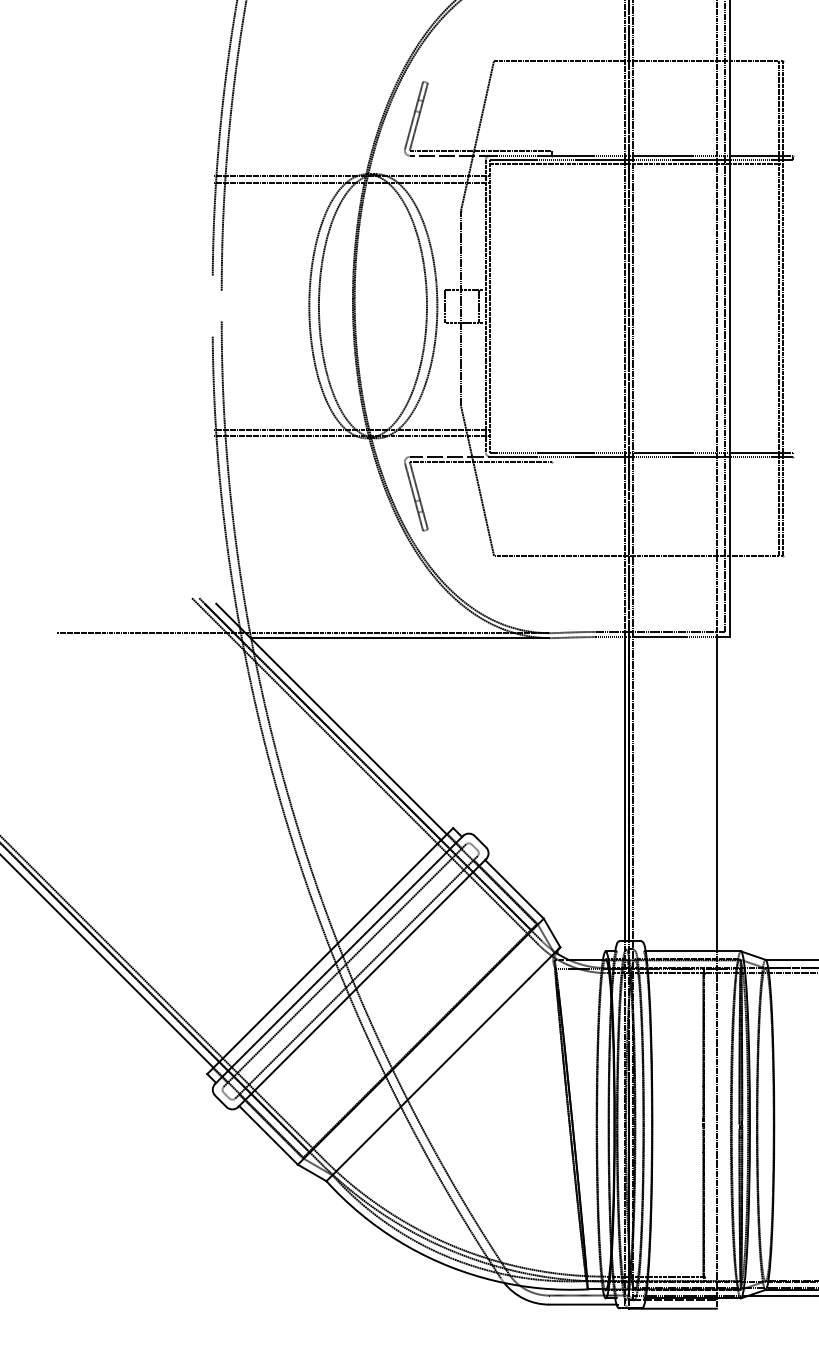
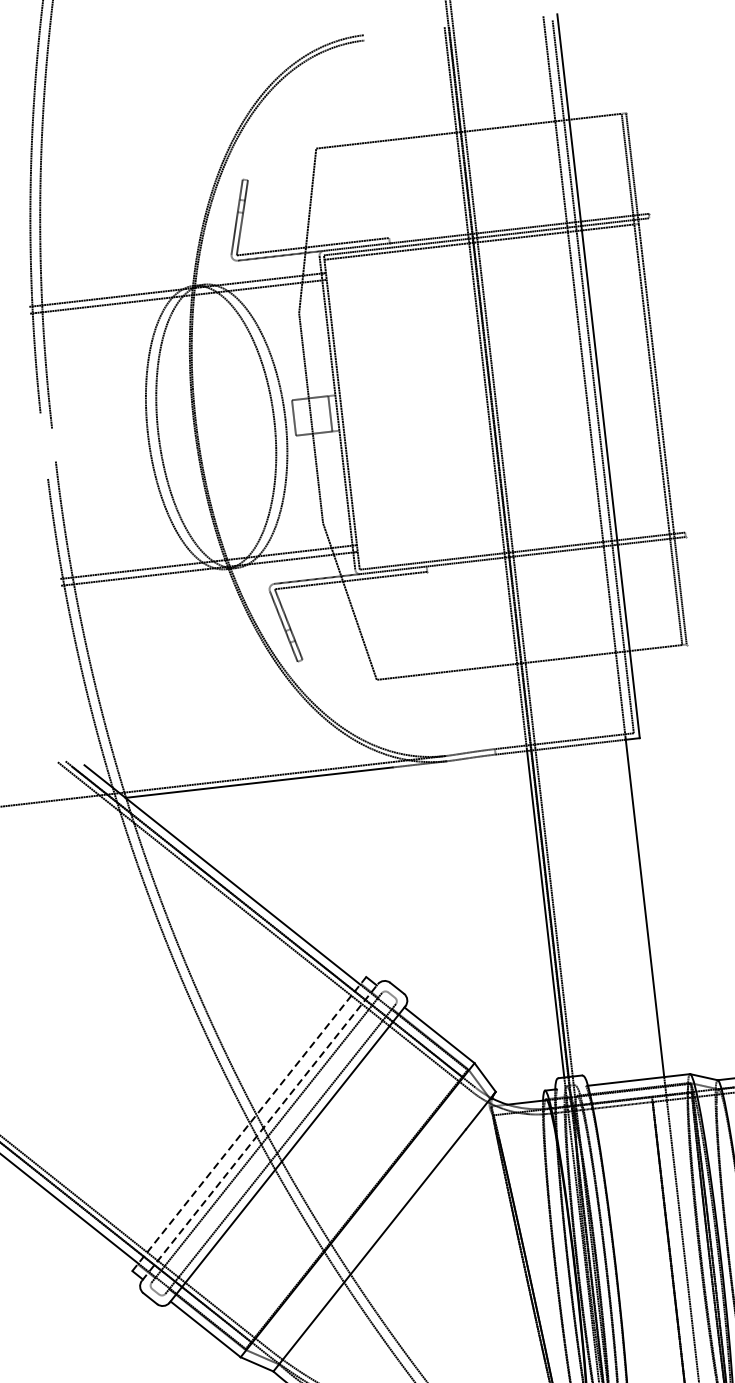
line: (330, 951) -> (249, 1124), solid -> dashed
line: (339, 959) -> (260, 1131), solid -> dashed

